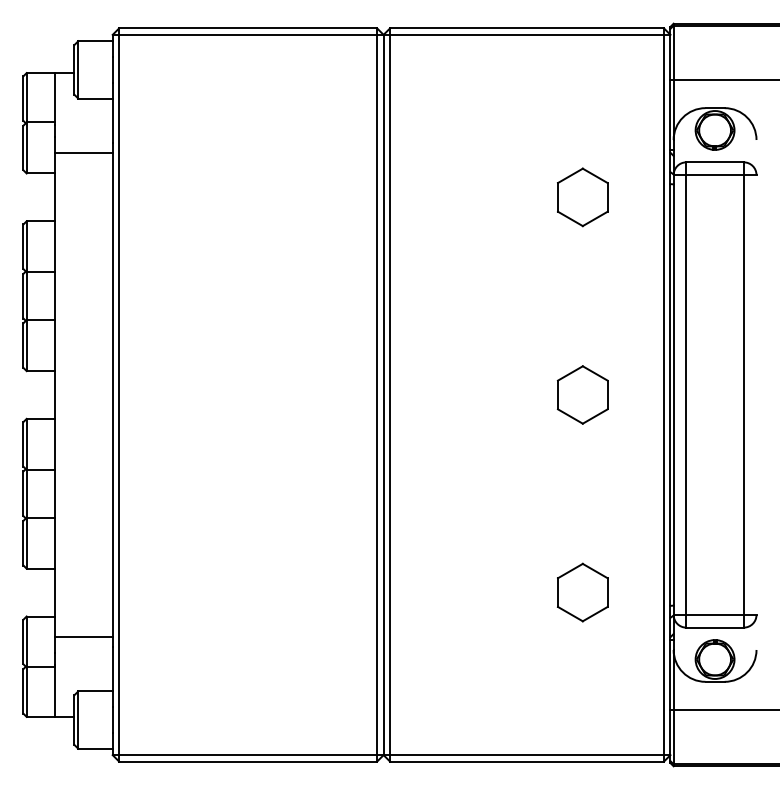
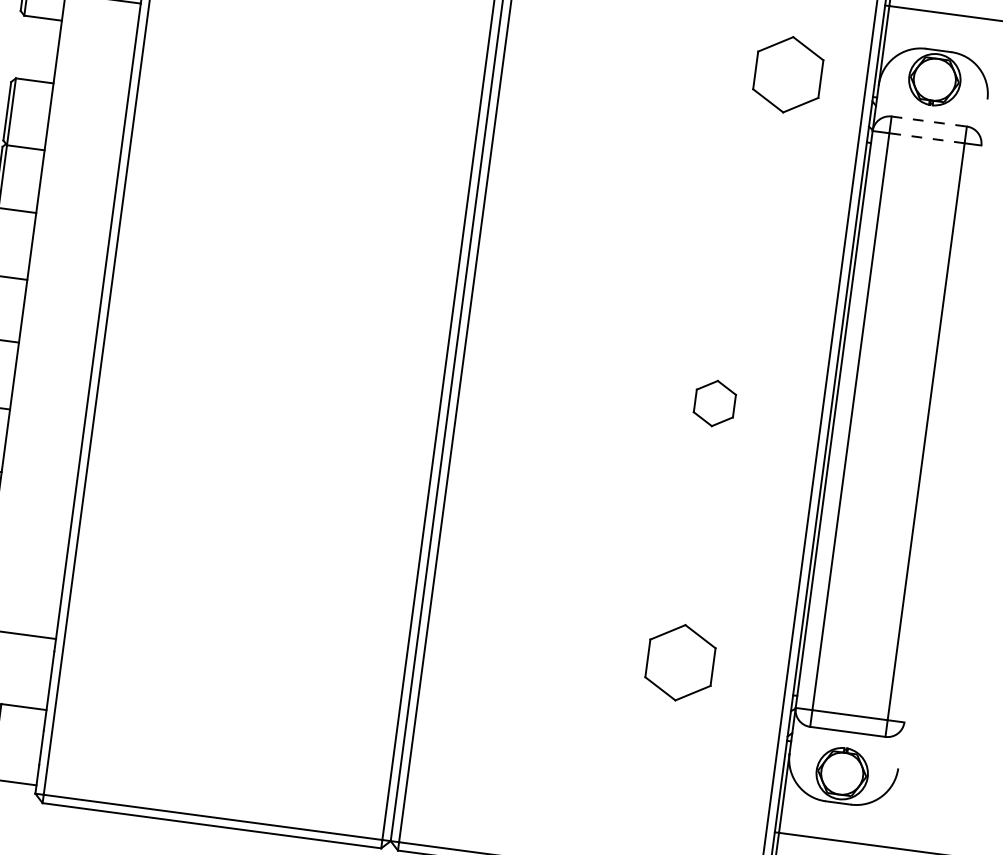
line: (715, 162) -> (929, 121), solid -> dashed
line: (715, 175) -> (927, 138), solid -> dashed
part: (582, 197) -> (787, 74), moved
part: (582, 394) -> (714, 402), size x0.6

